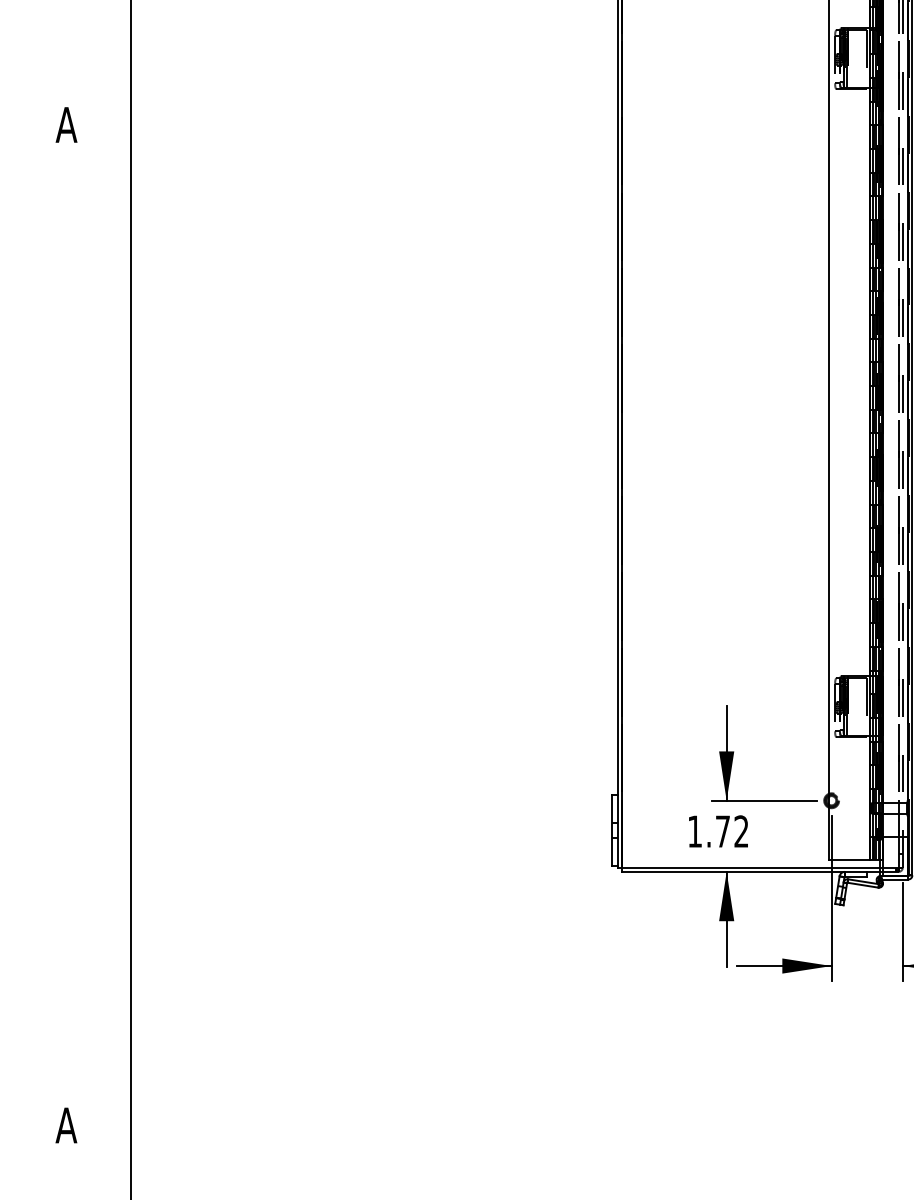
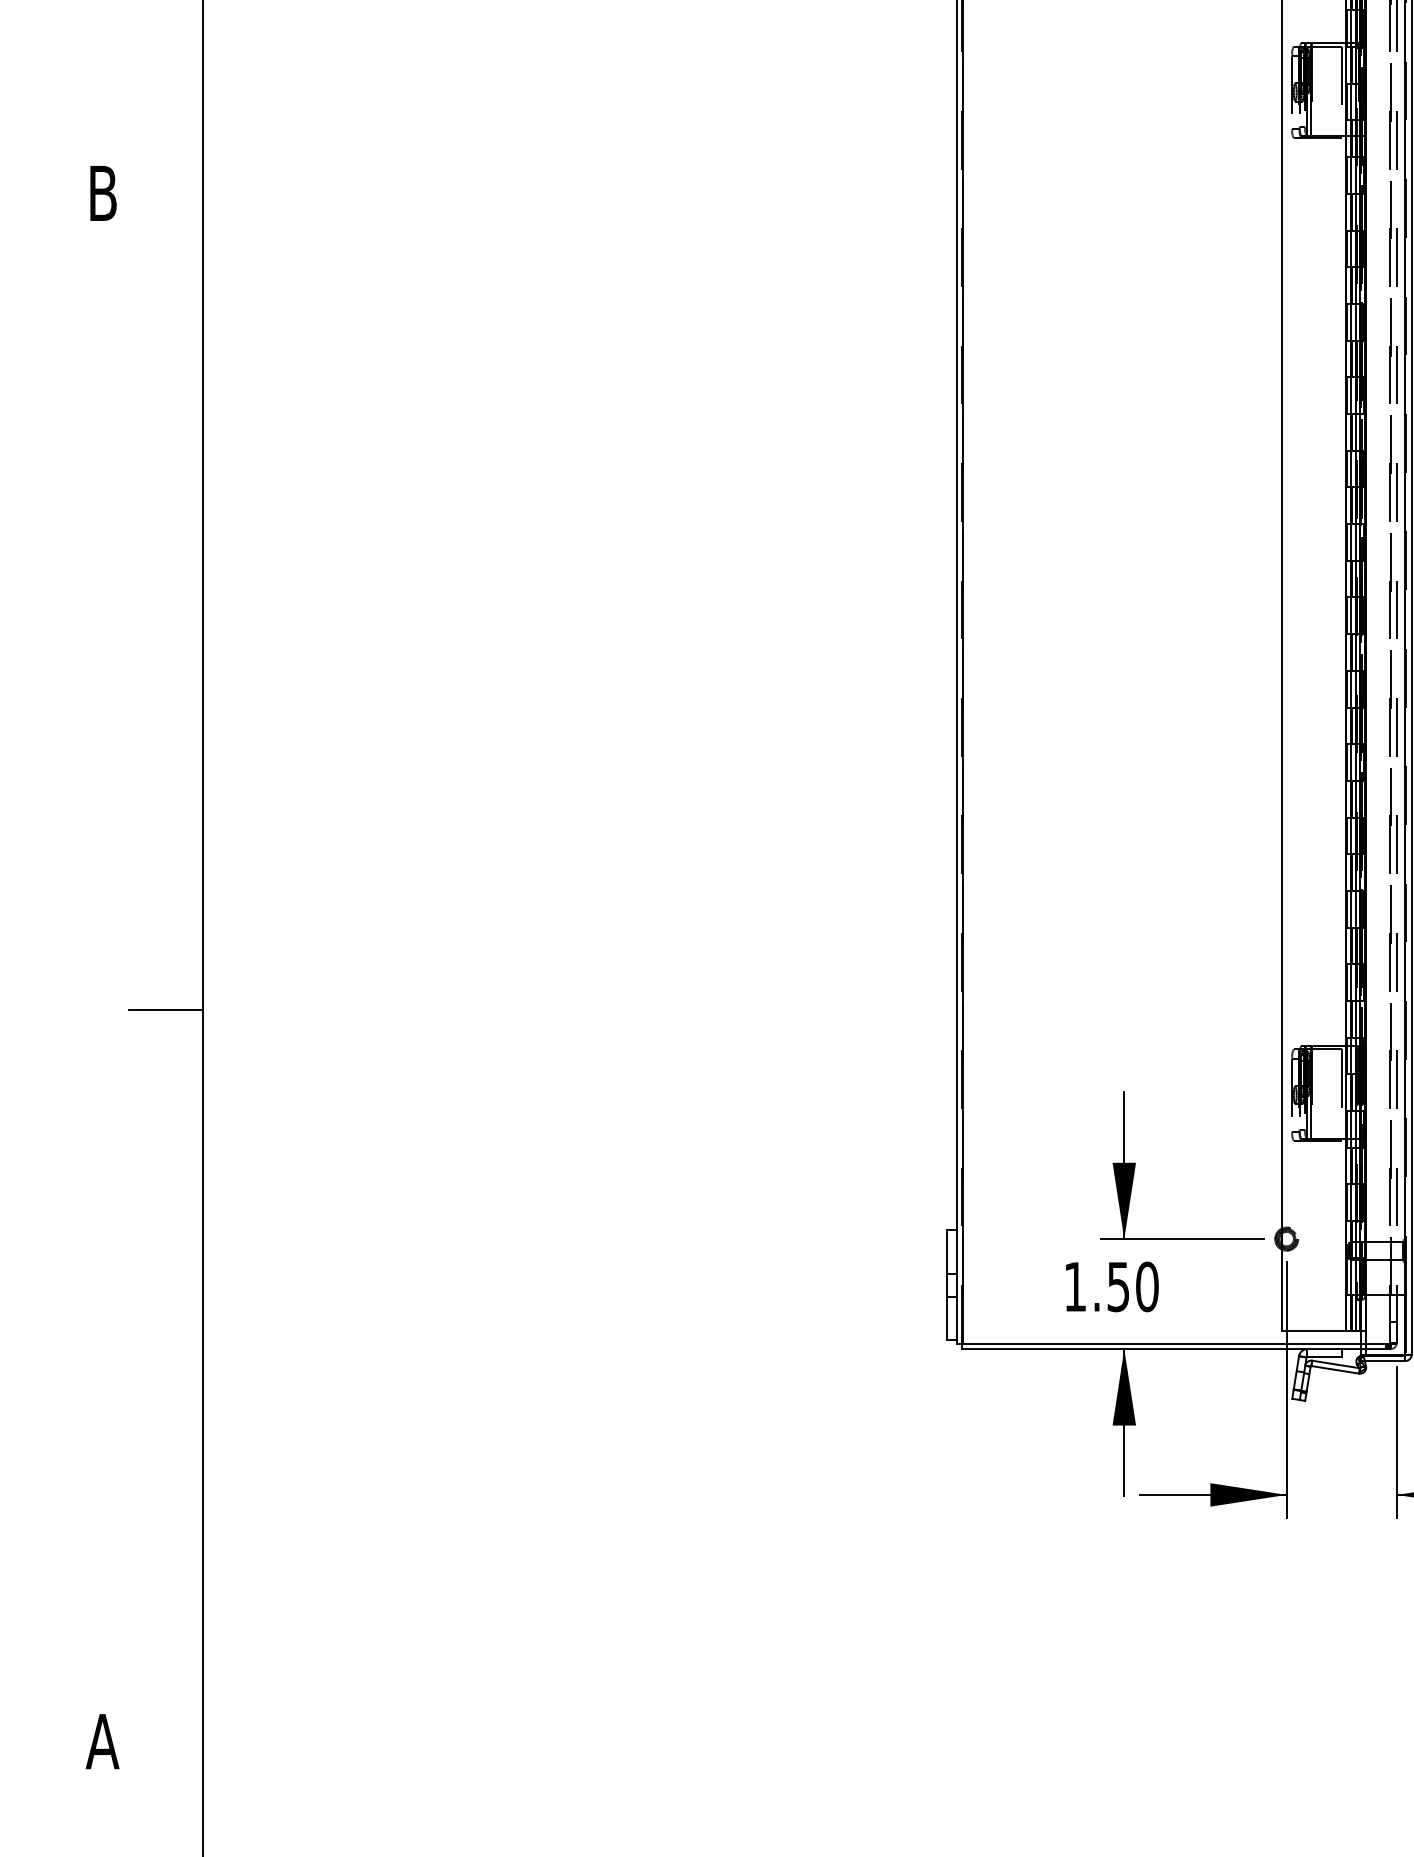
text: (66, 124) -> (102, 192), A -> B
line: (107, 652) -> (166, 1009), added
text: (732, 831) -> (1133, 1286), 1.72 -> 1.50

